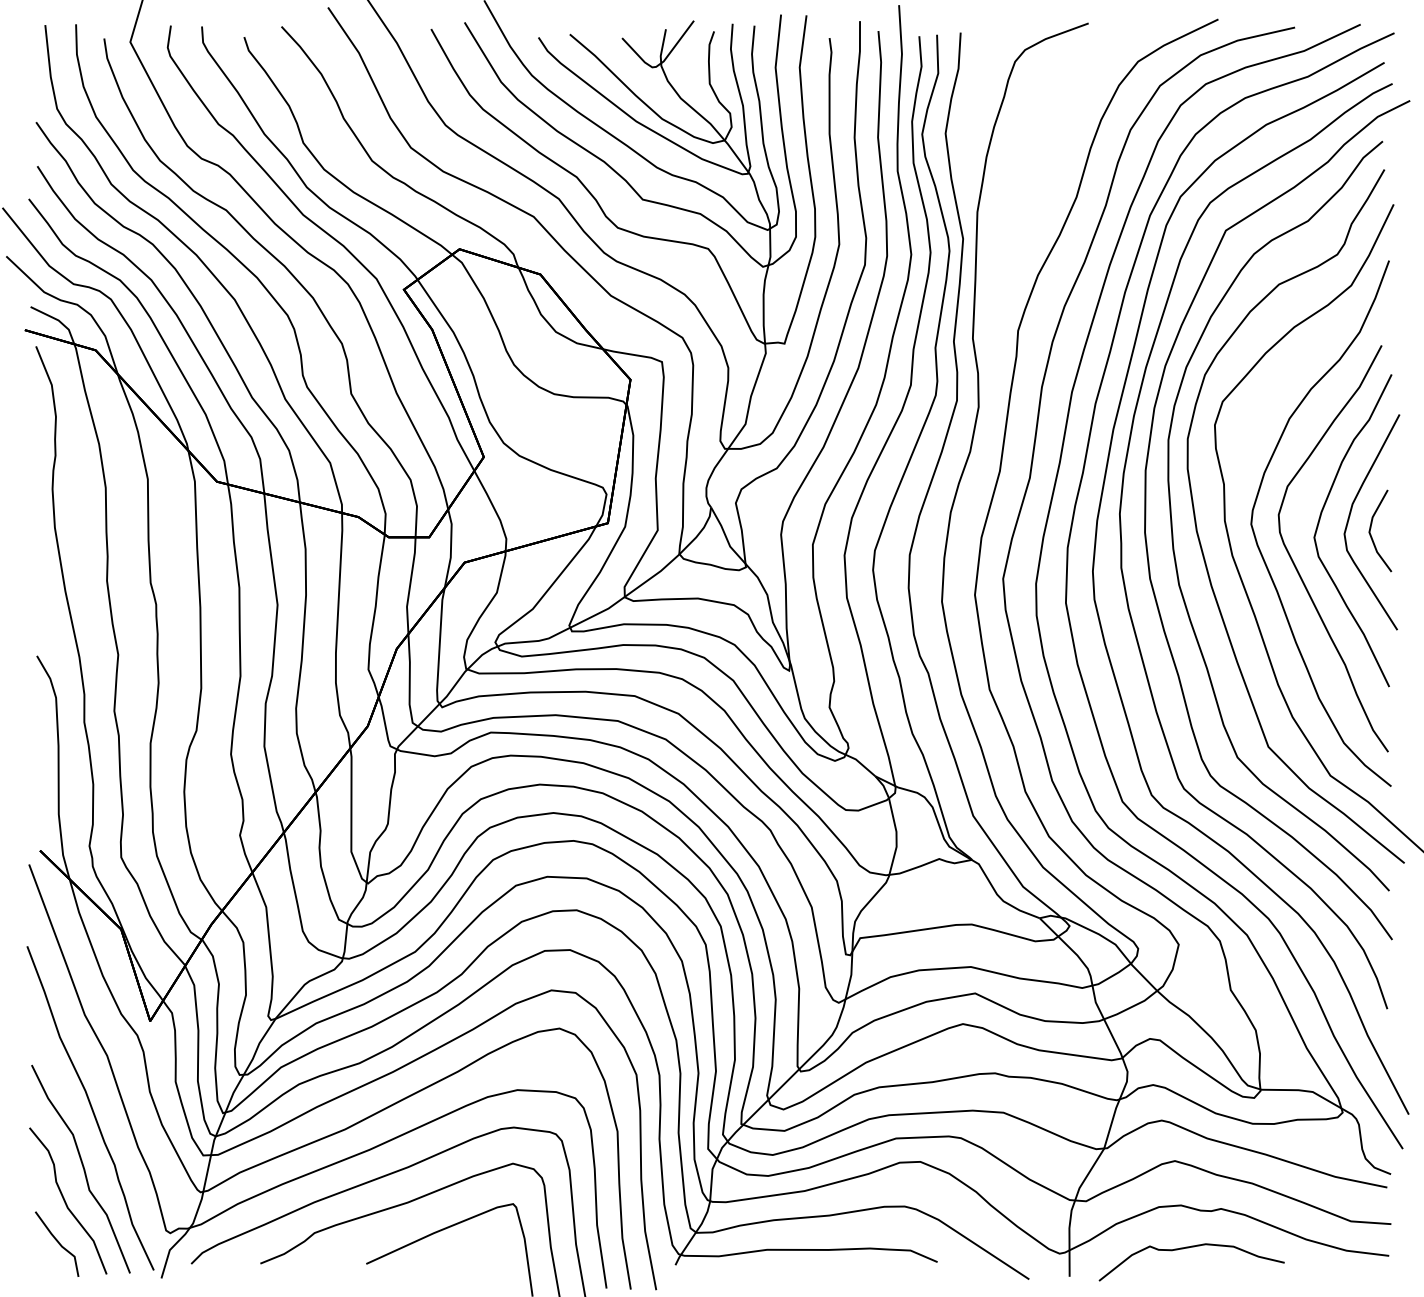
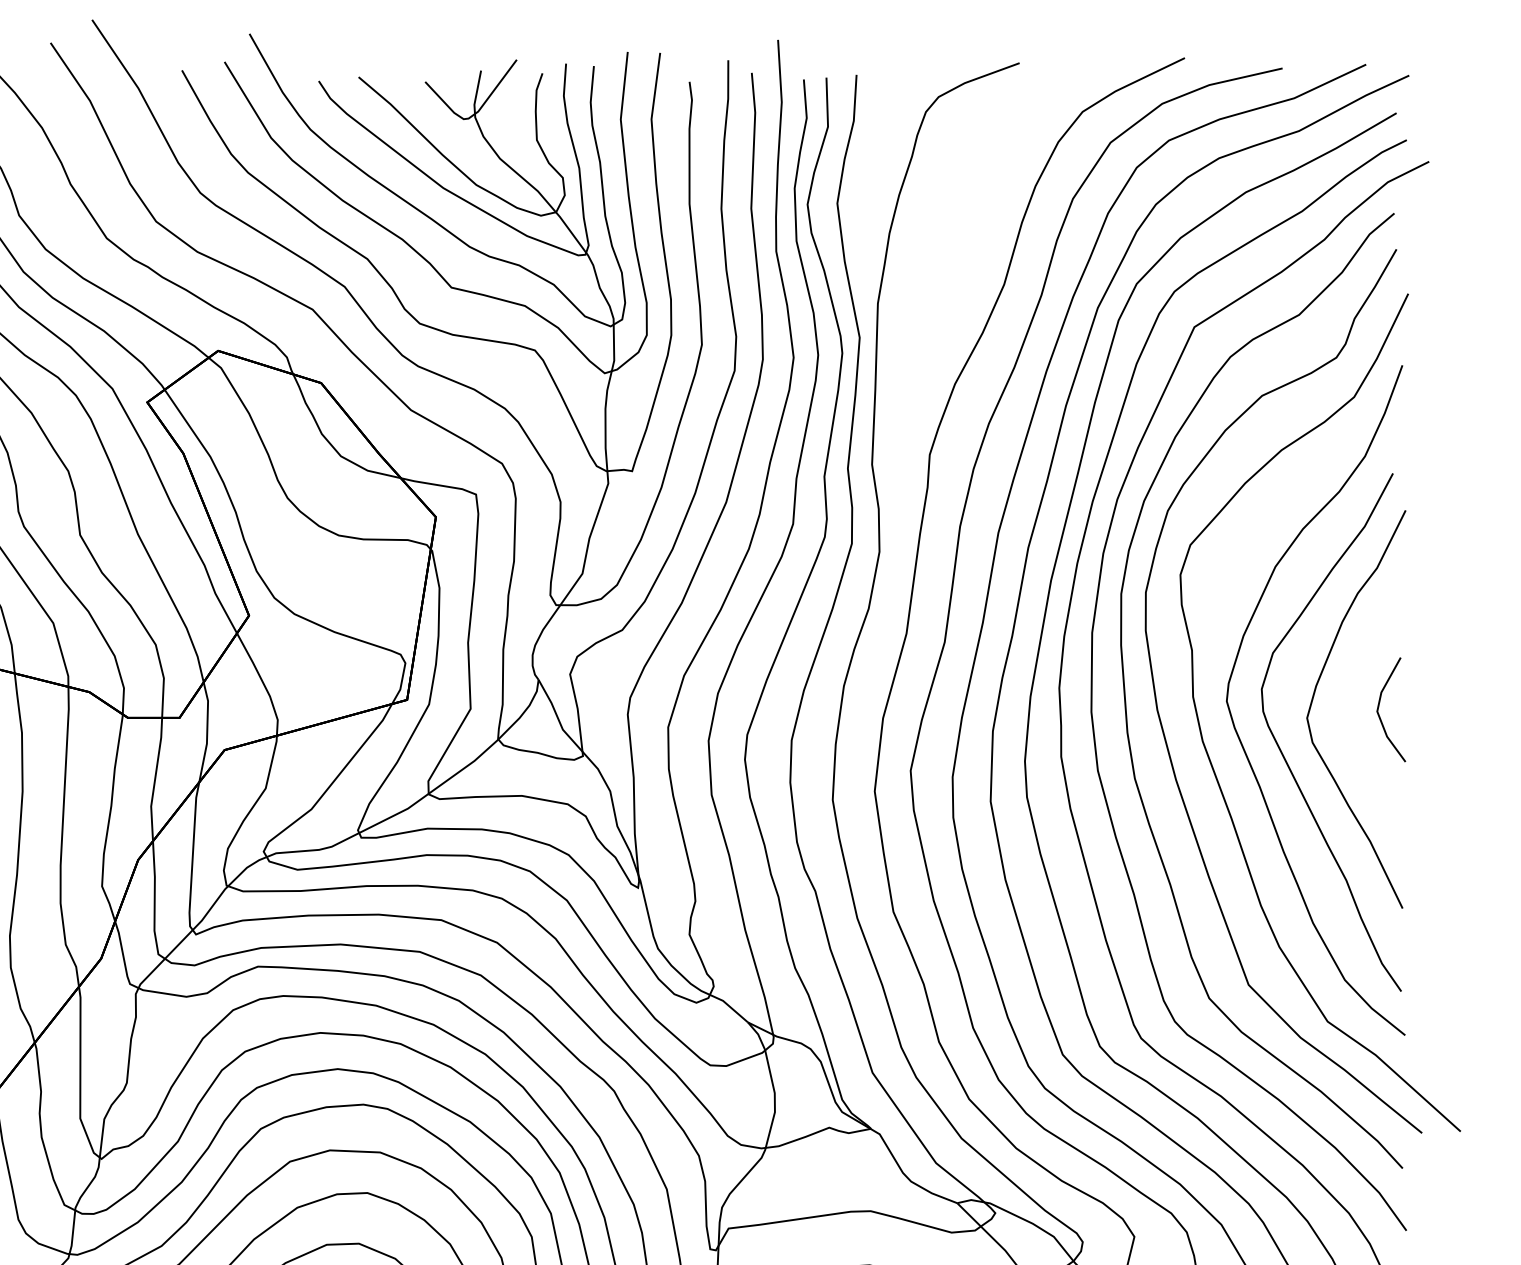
curve: (1350, 516) -> (1353, 691), removed

